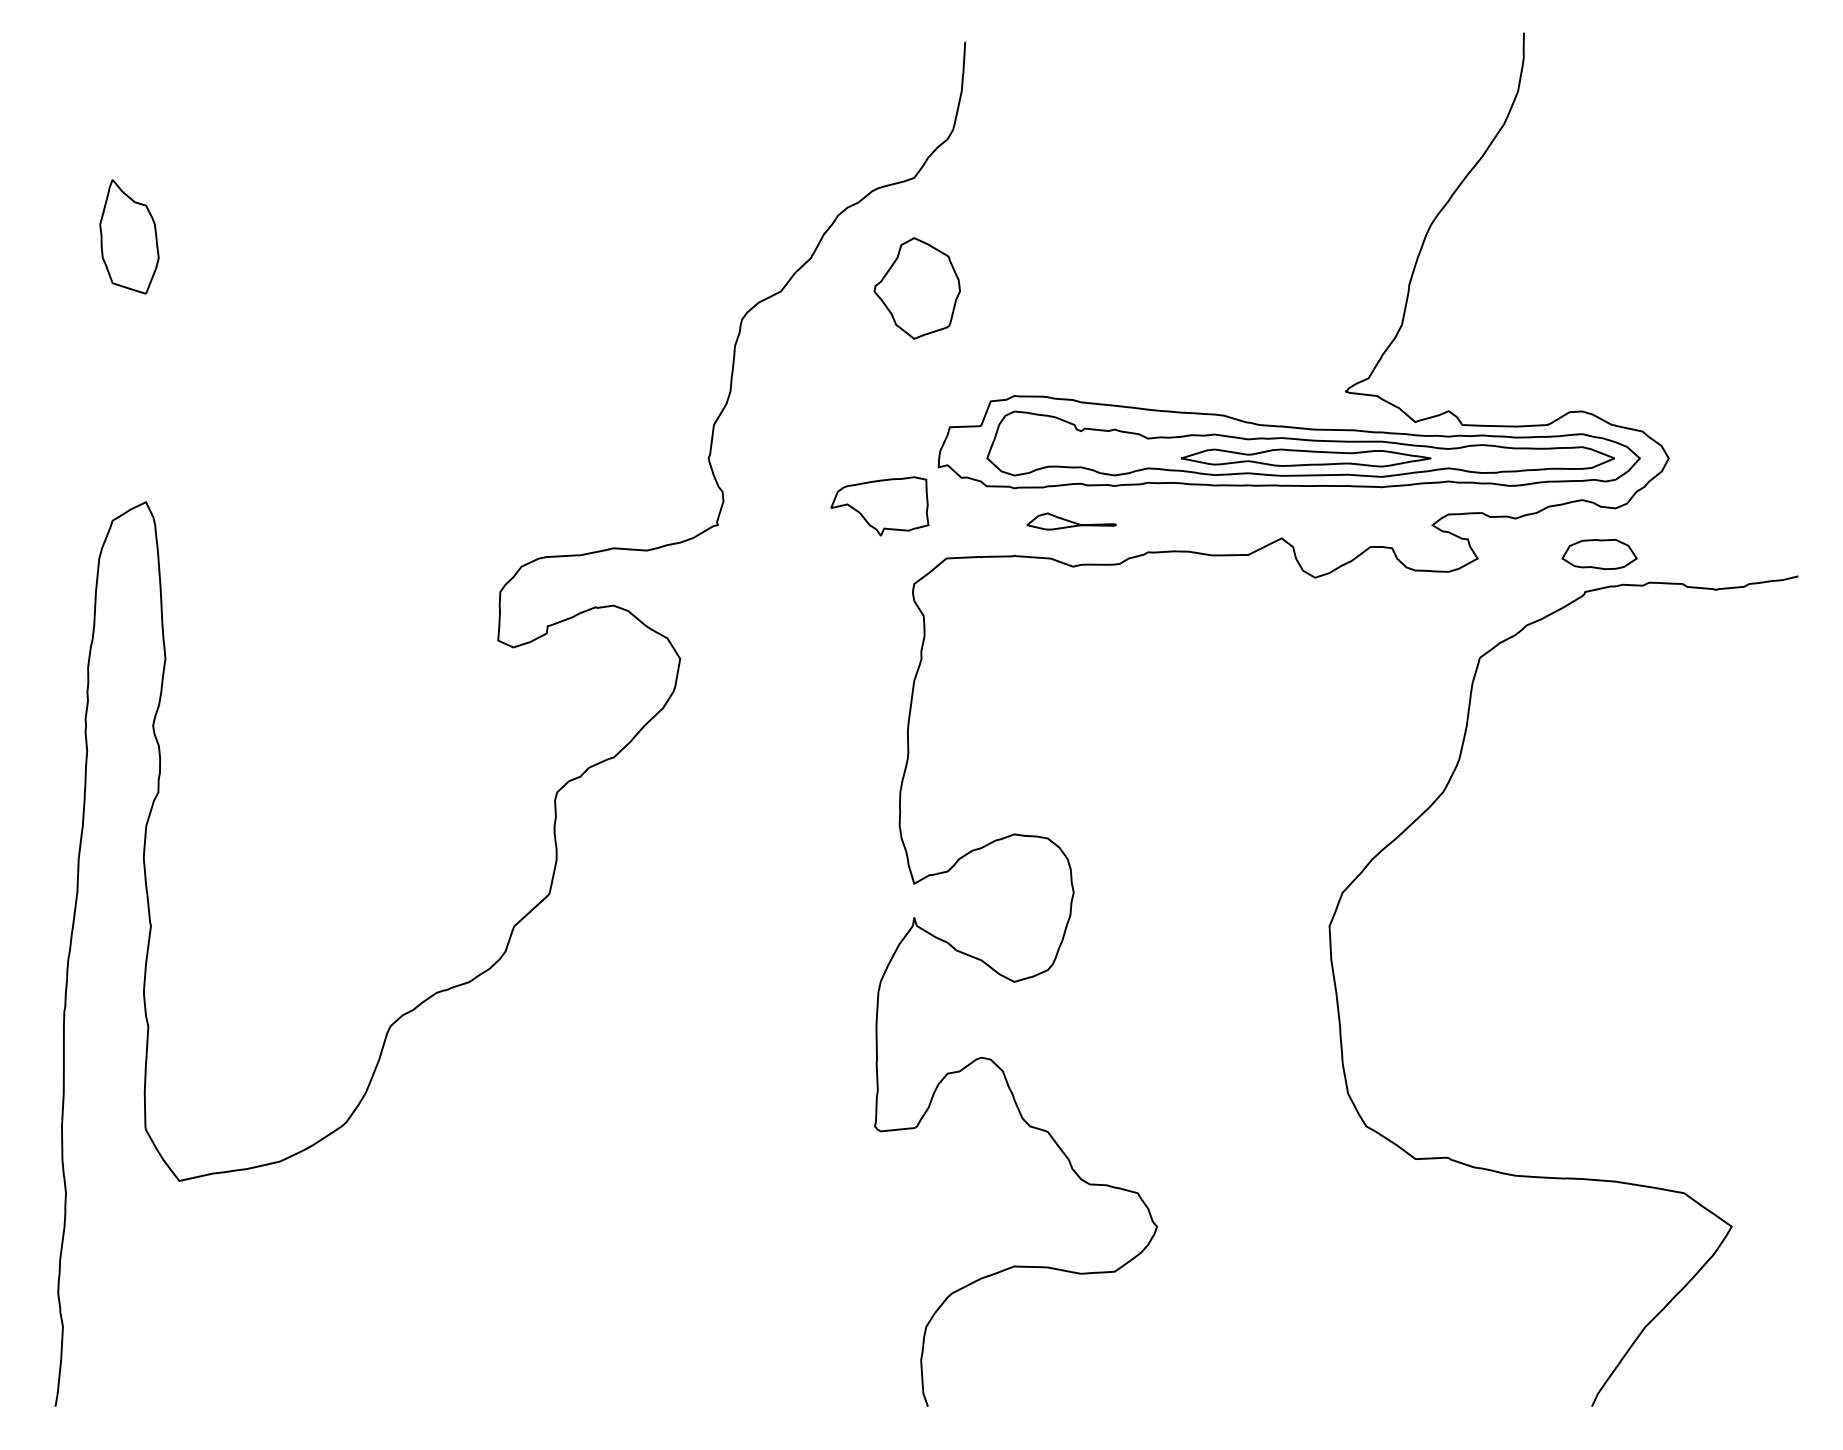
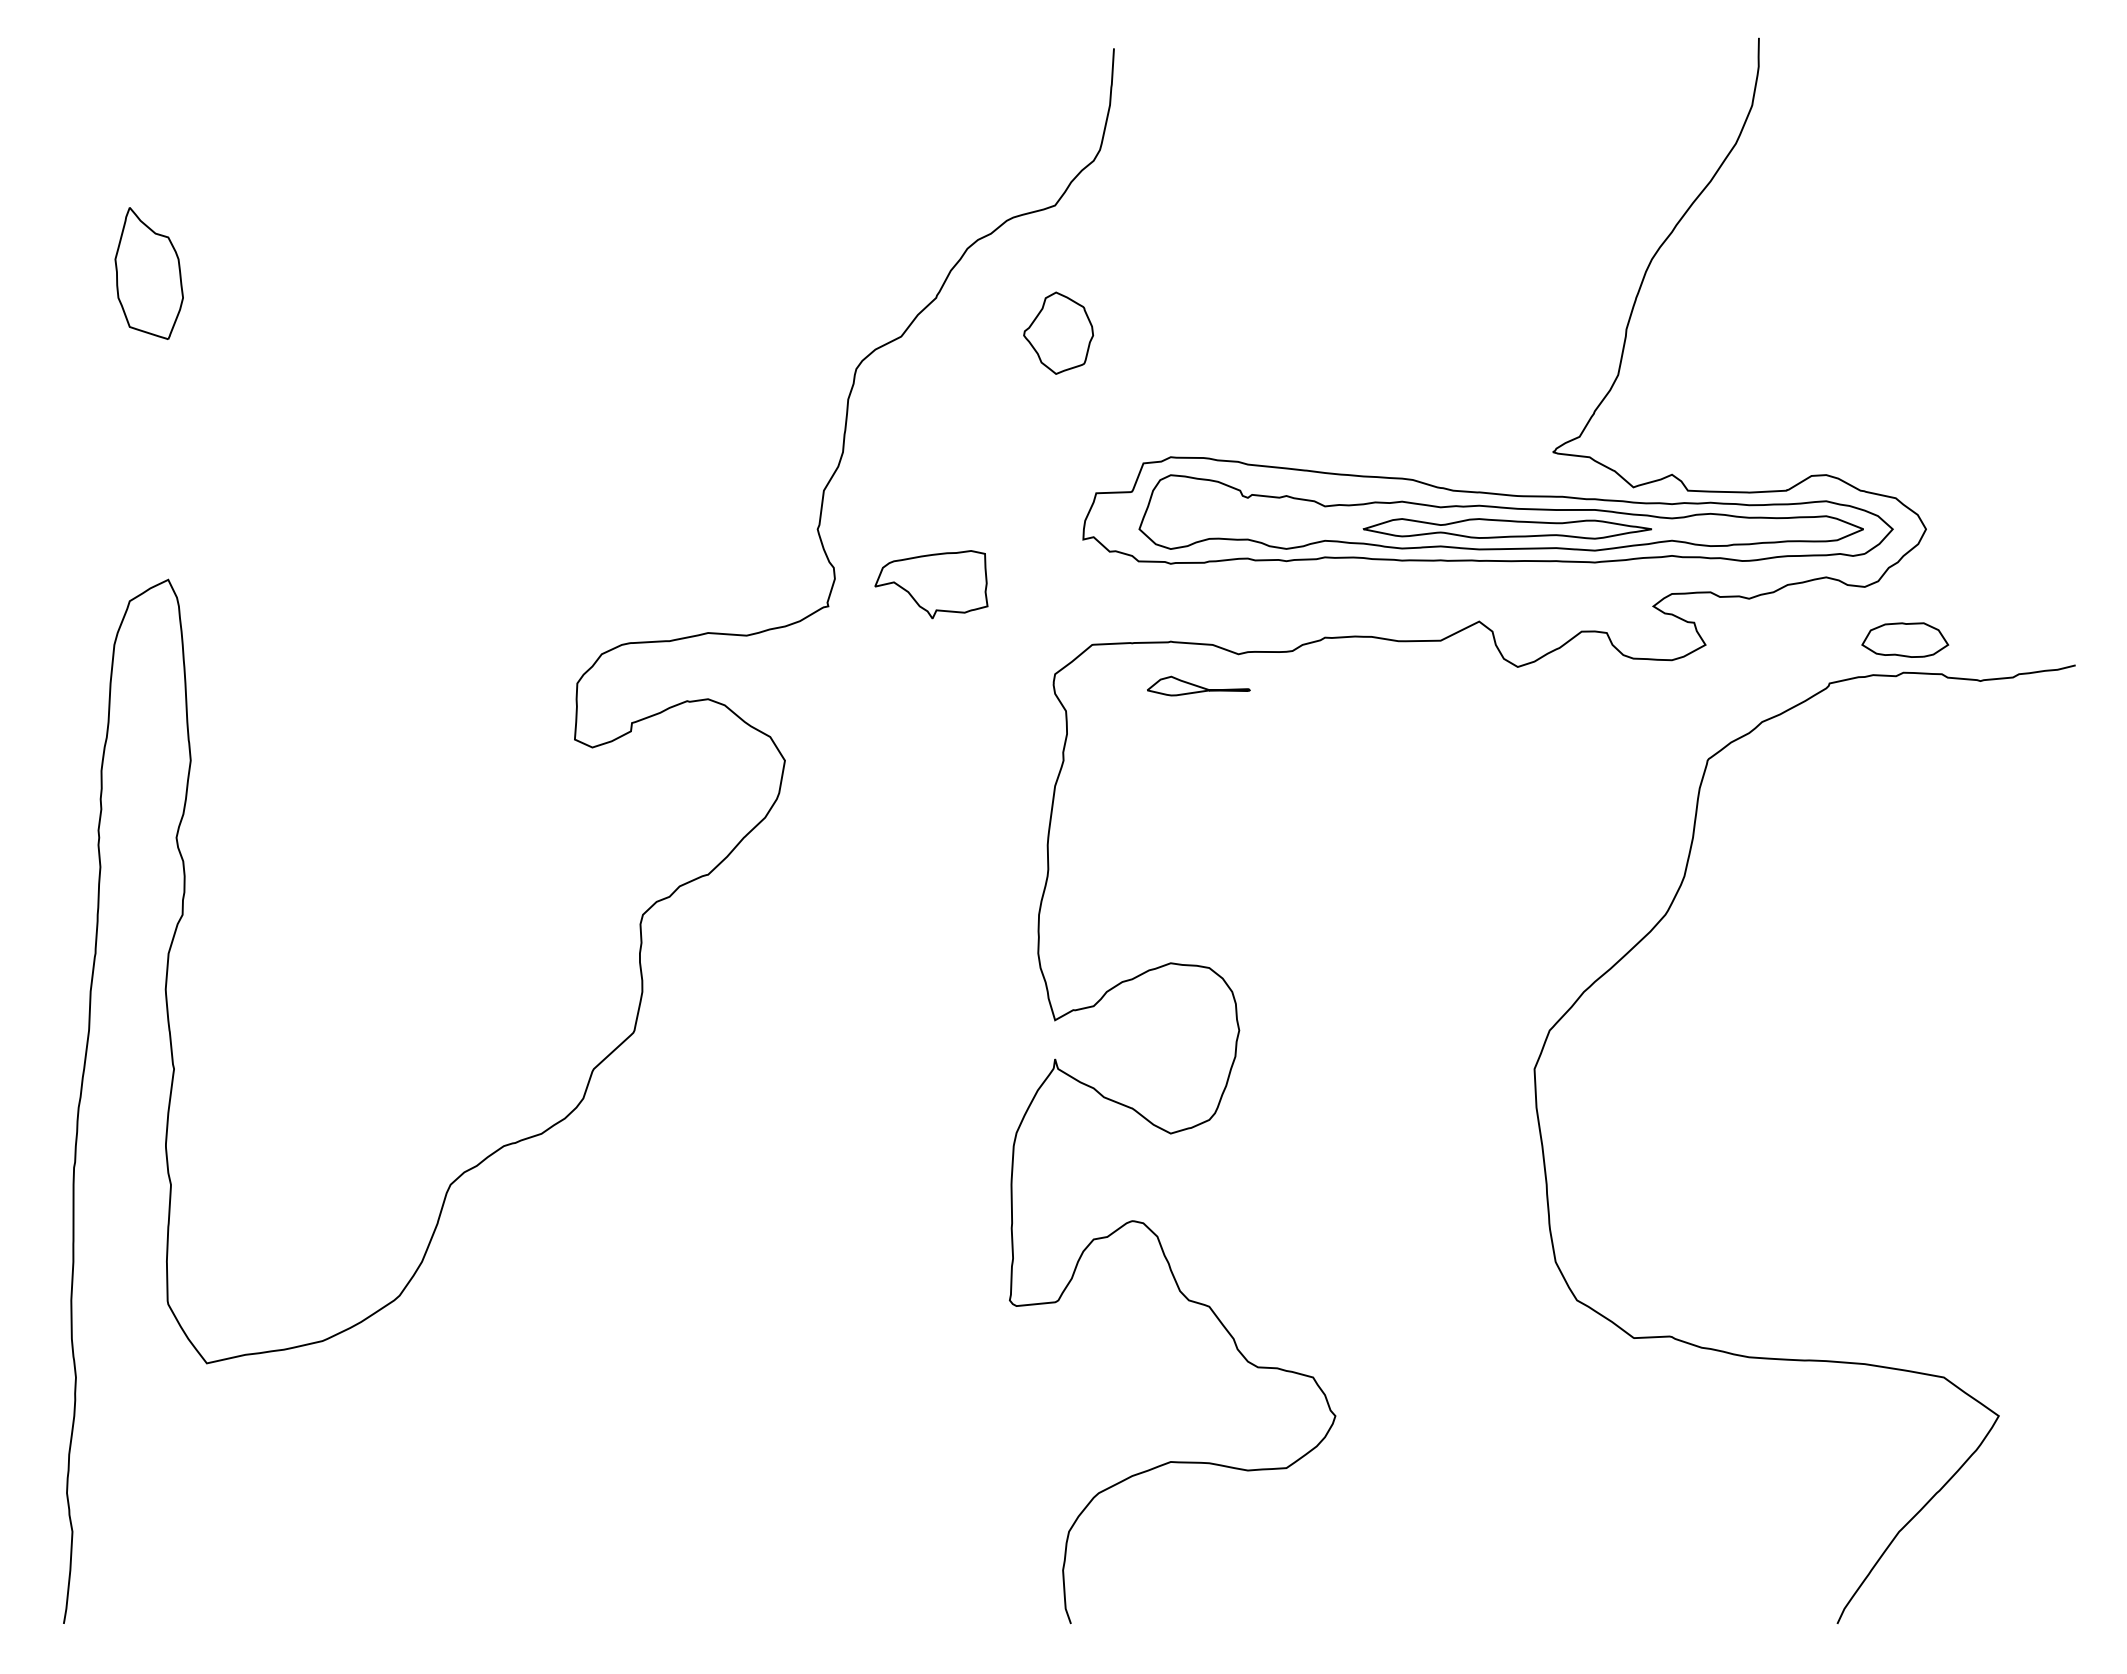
part: (917, 288) -> (1058, 333), size x0.7
part: (879, 506) -> (931, 584), moved
part: (1071, 520) -> (1198, 685), moved
part: (1599, 553) -> (1905, 639), moved

